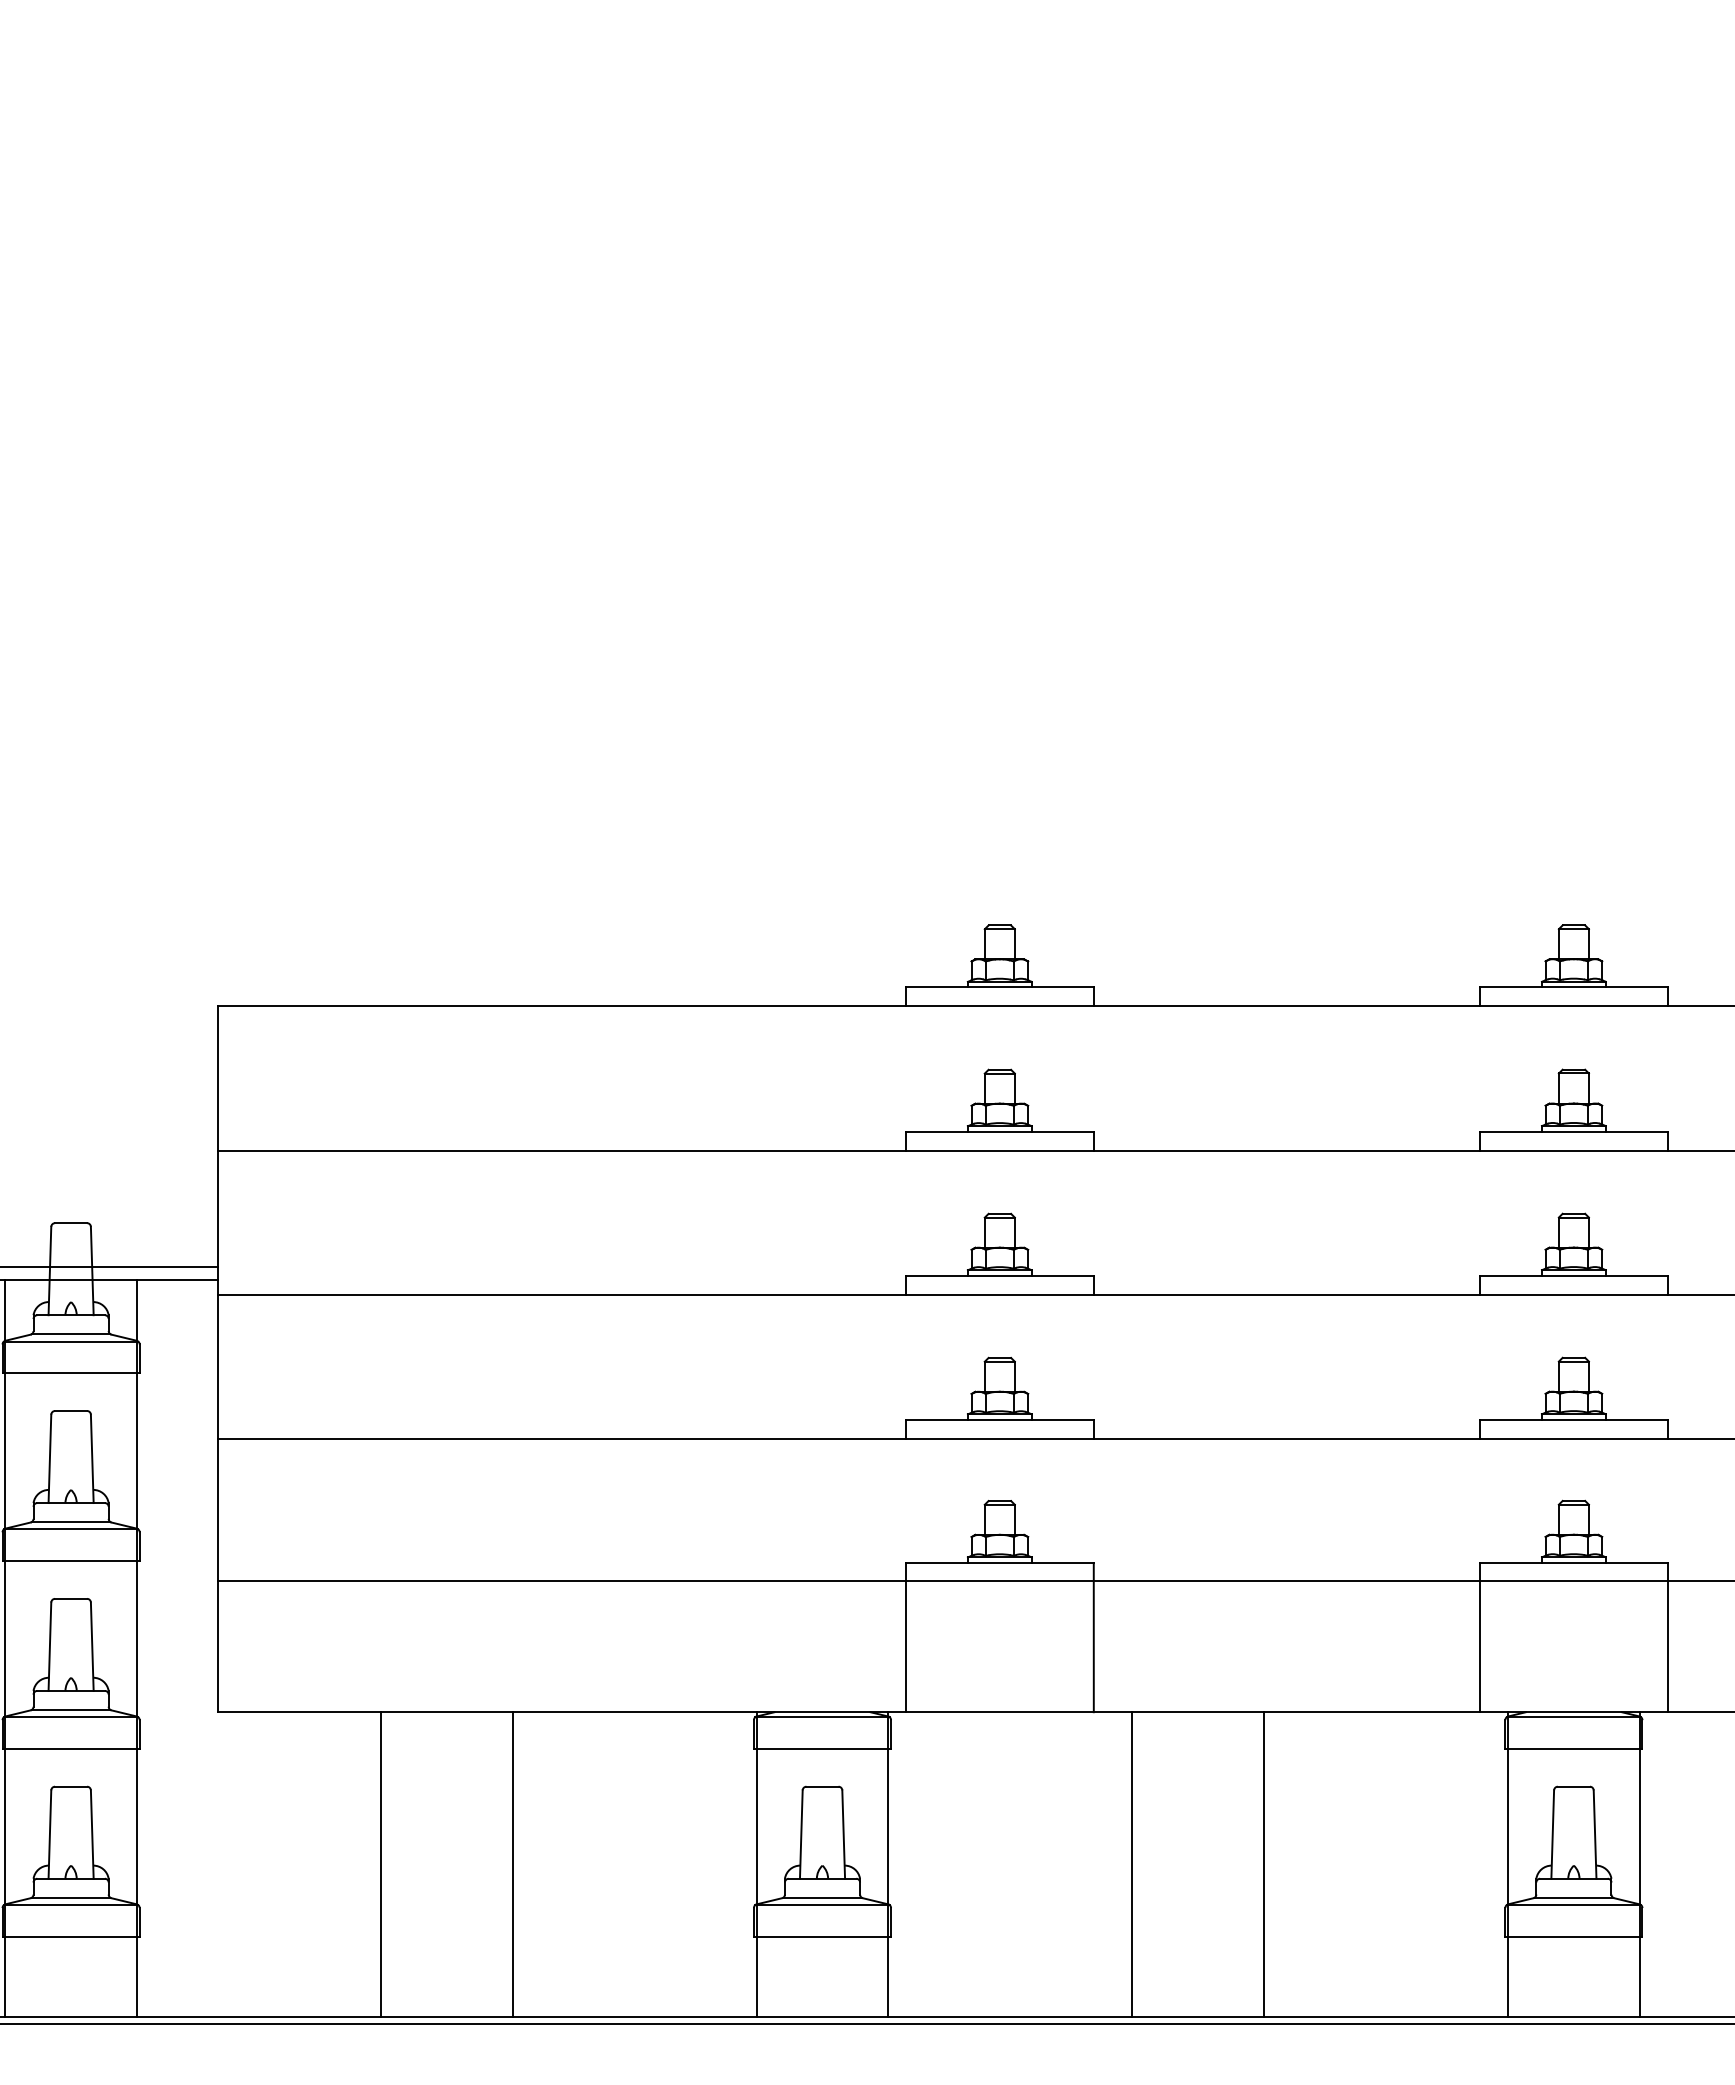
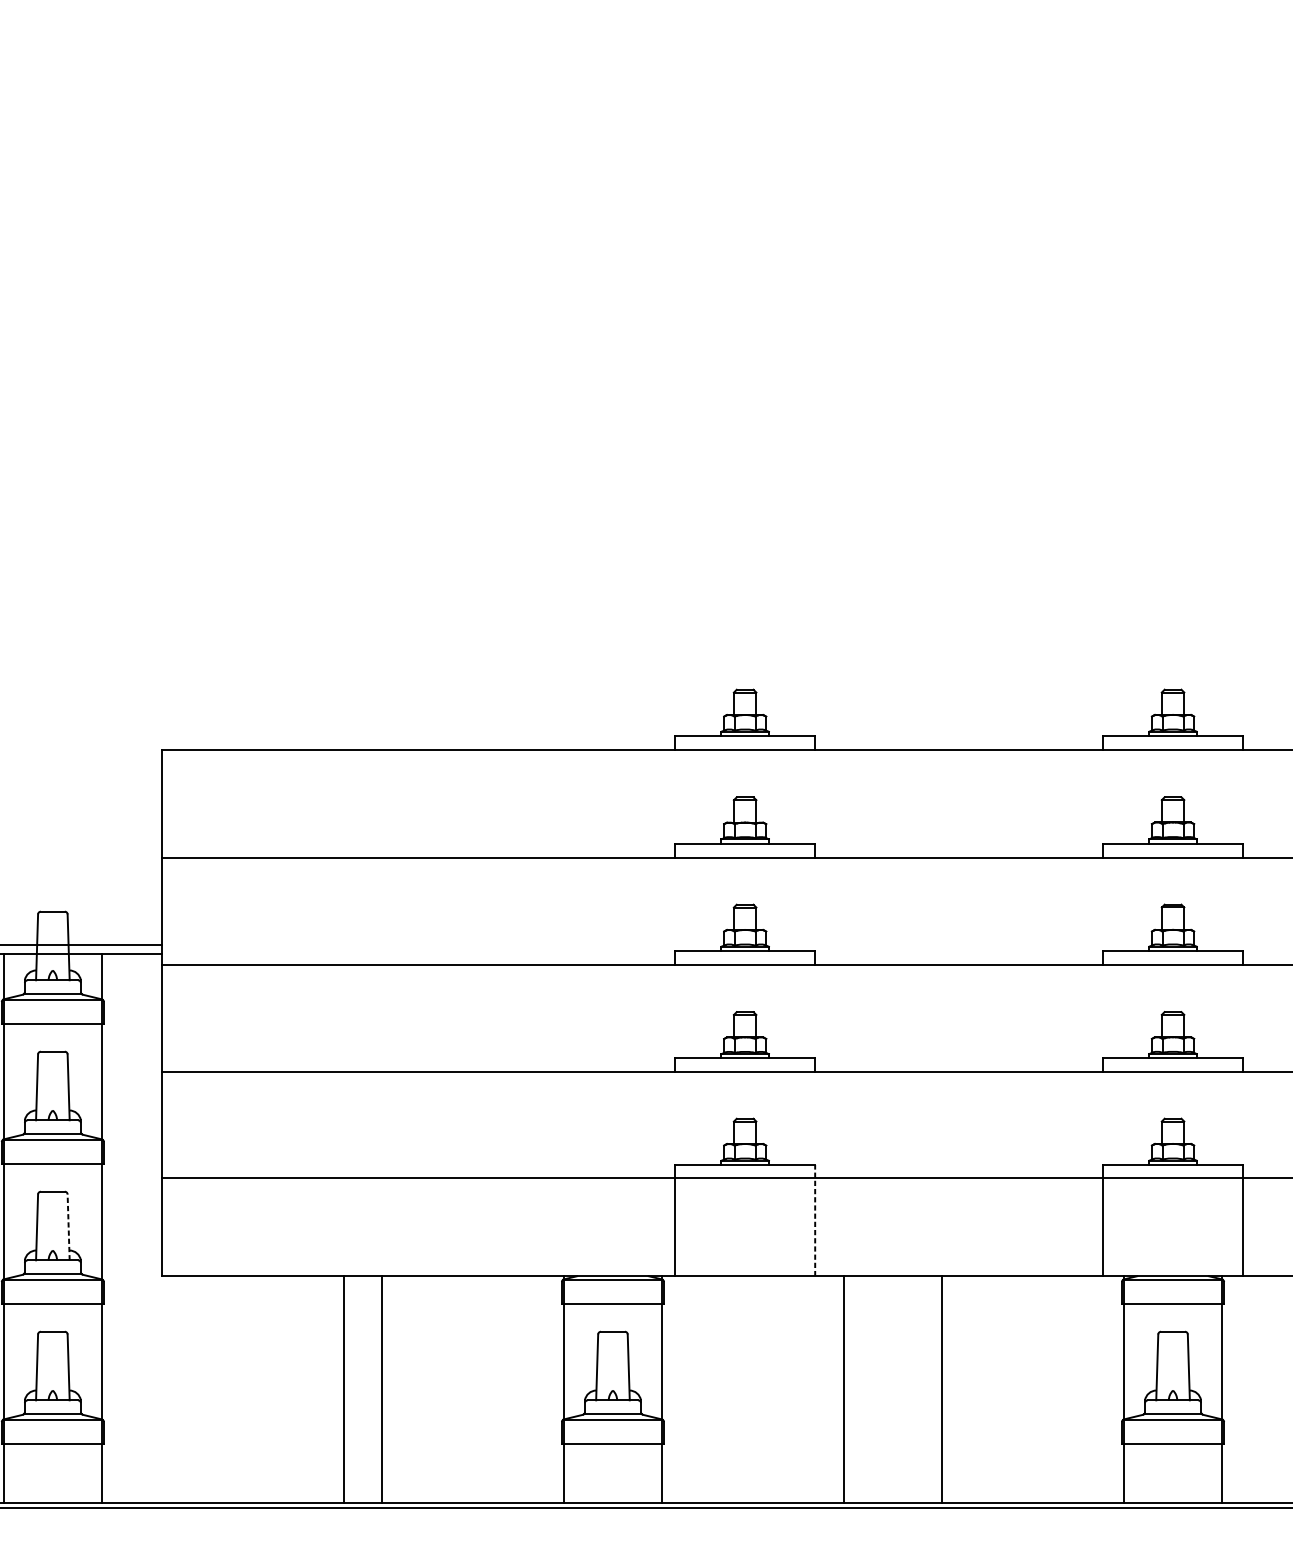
line: (1093, 1637) -> (814, 1220), solid -> dashed
line: (92, 1646) -> (68, 1227), solid -> dashed
line: (381, 1864) -> (344, 1389), moved

